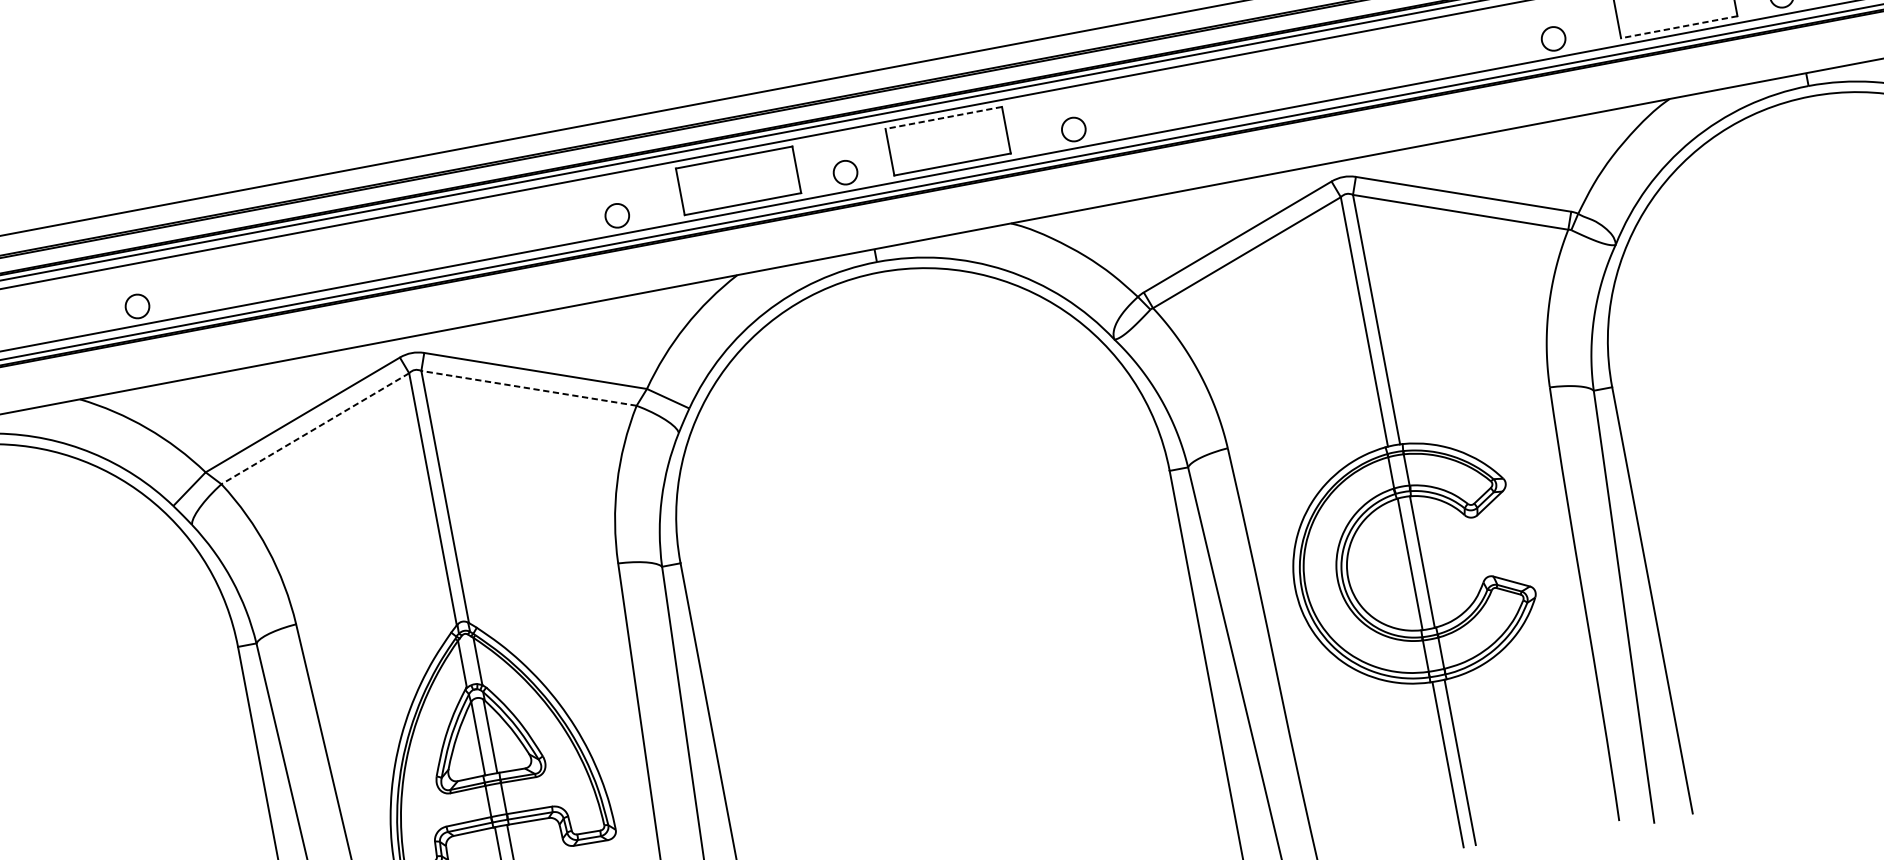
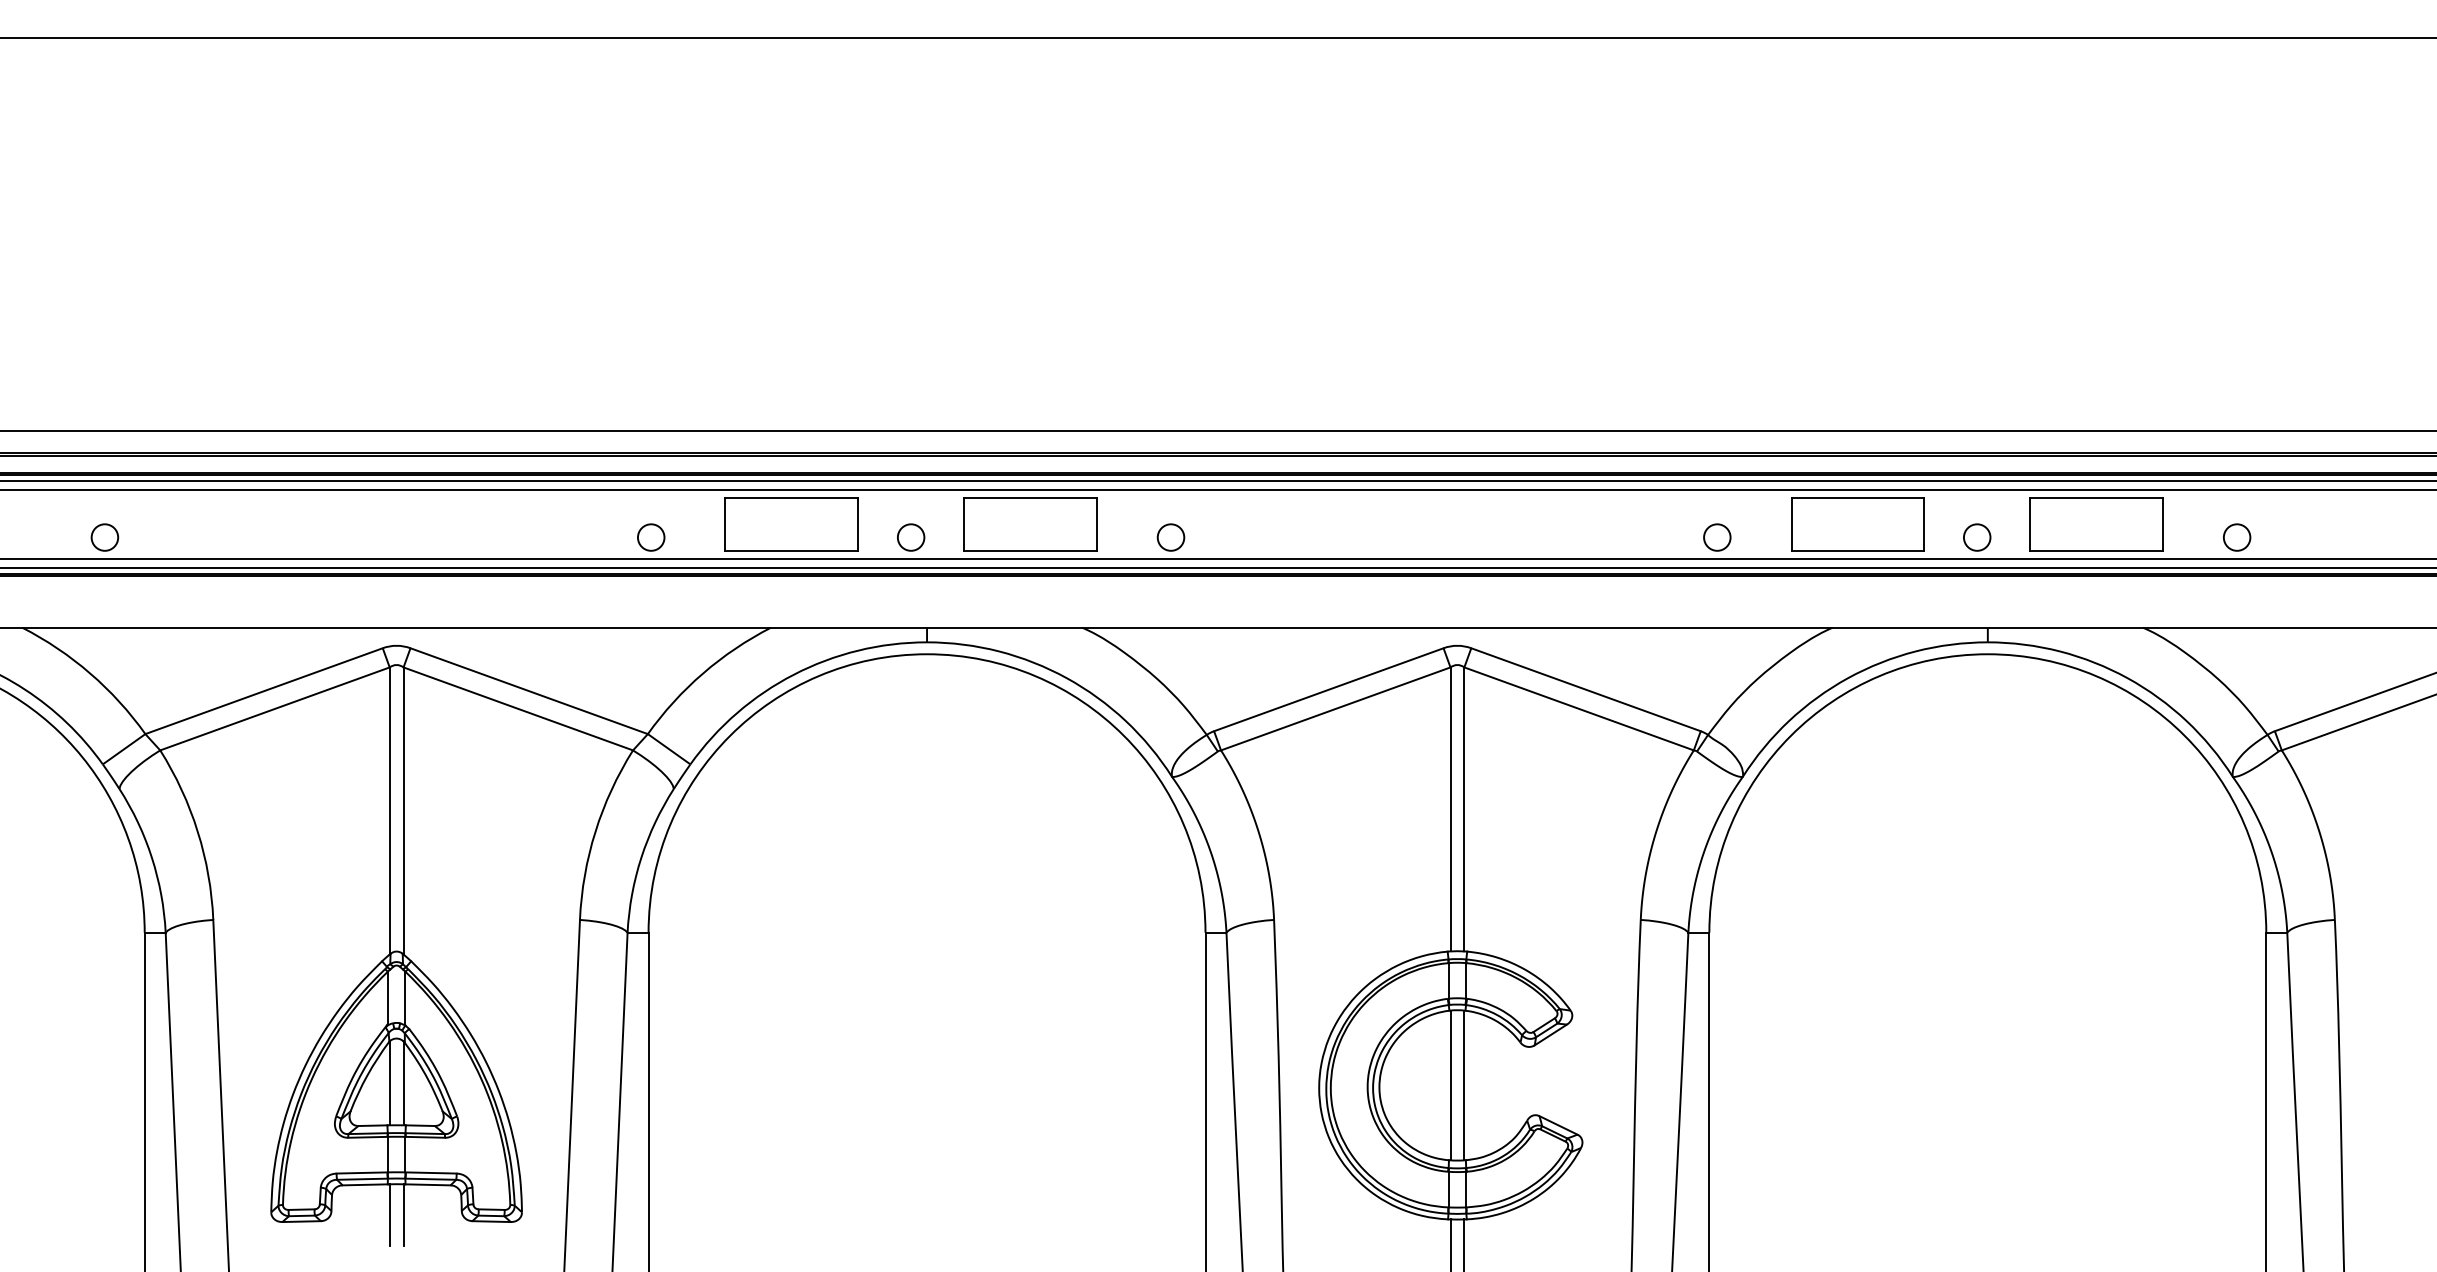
line: (1678, 26) -> (1857, 550), dashed -> solid
line: (942, 117) -> (1029, 497), dashed -> solid
line: (528, 388) -> (517, 708), dashed -> solid
line: (314, 429) -> (274, 709), dashed -> solid

